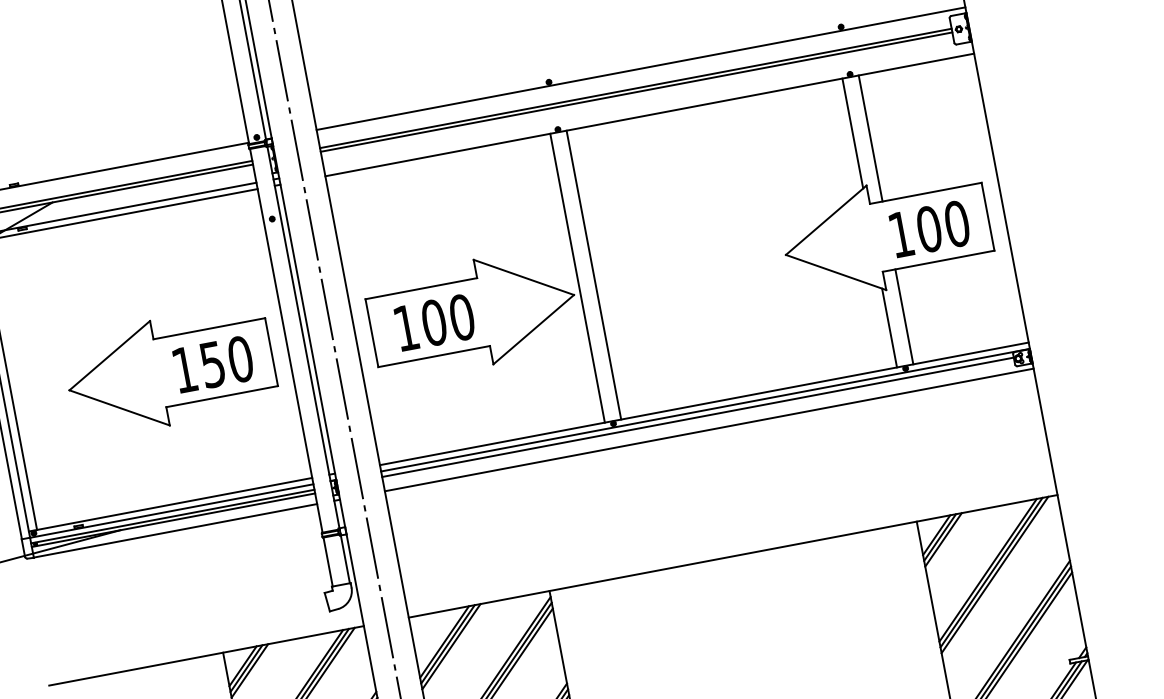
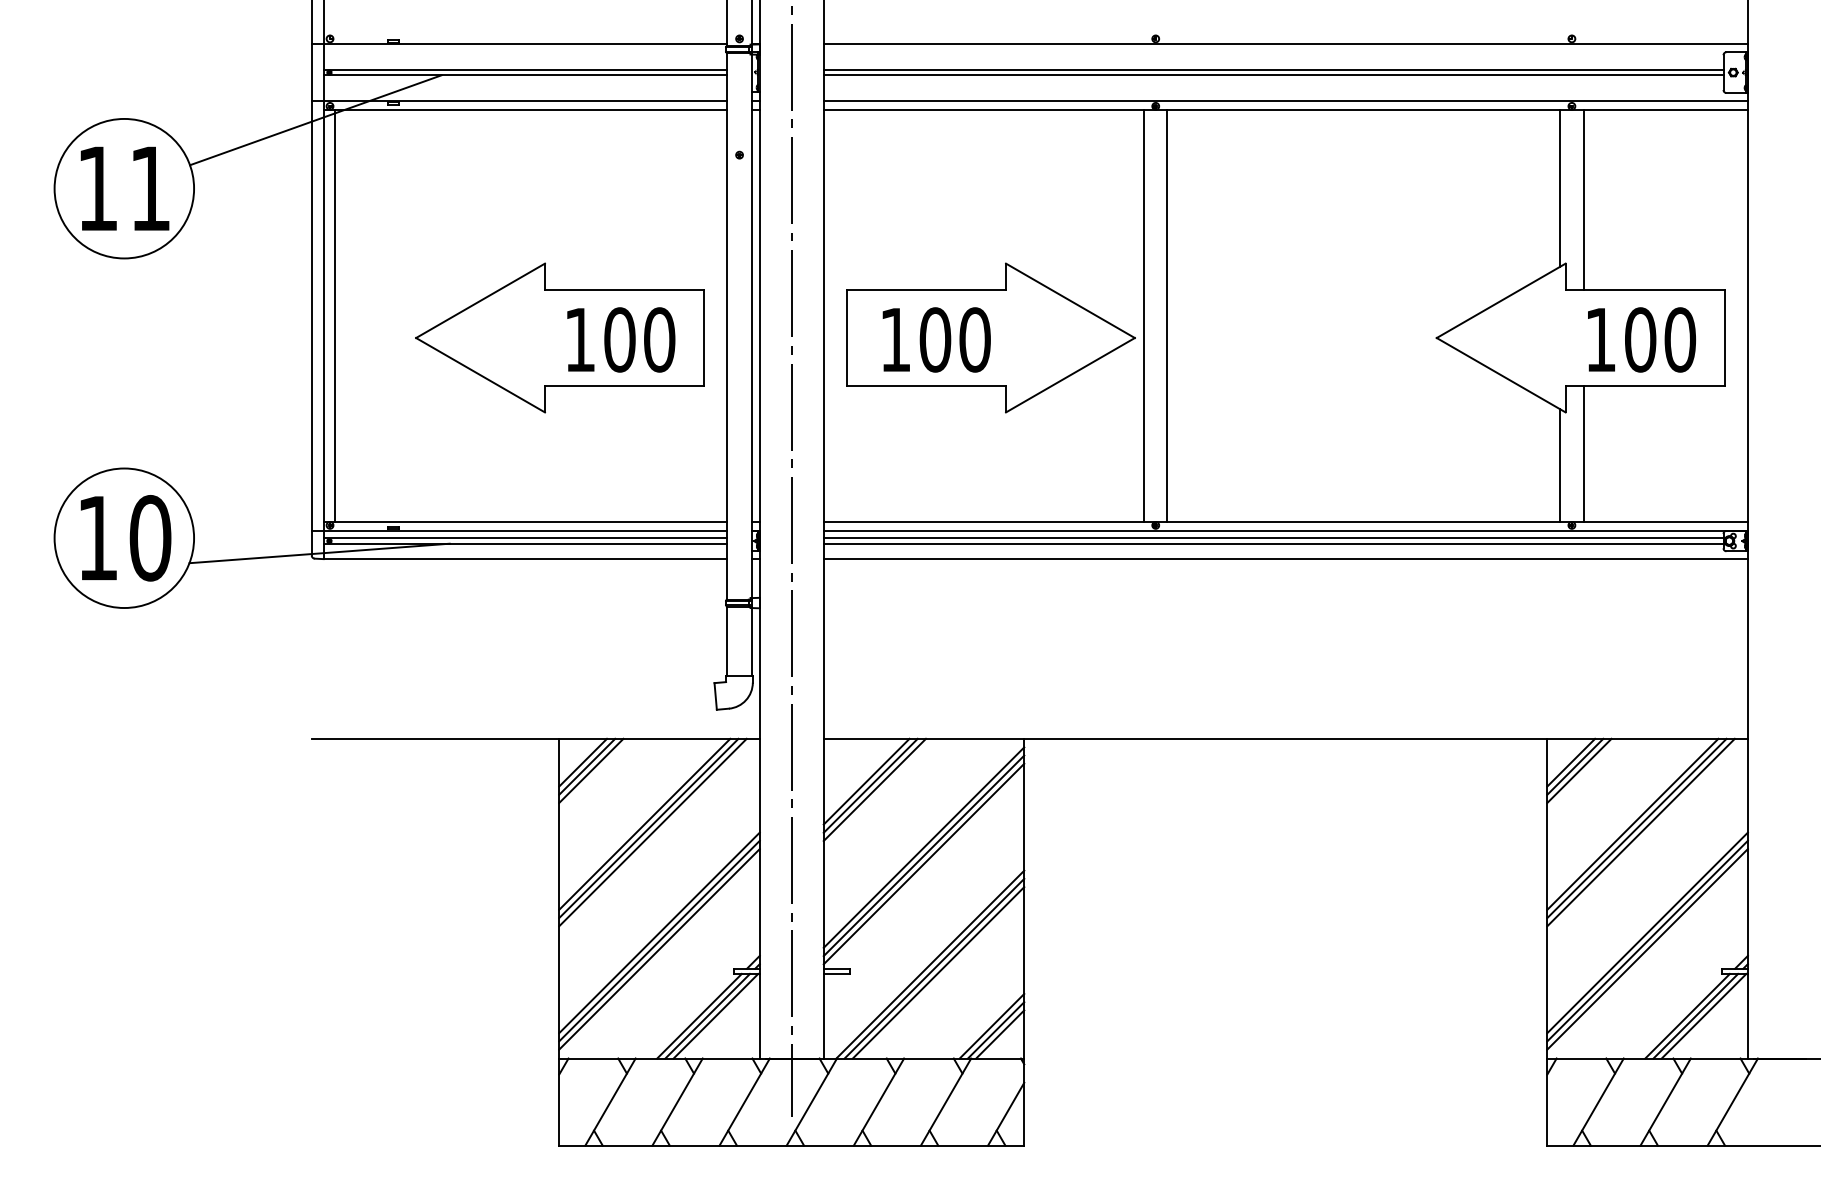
line: (648, 108) -> (1285, 101), added
text: (212, 364) -> (619, 339), 150 -> 100
line: (698, 420) -> (1273, 543), added

